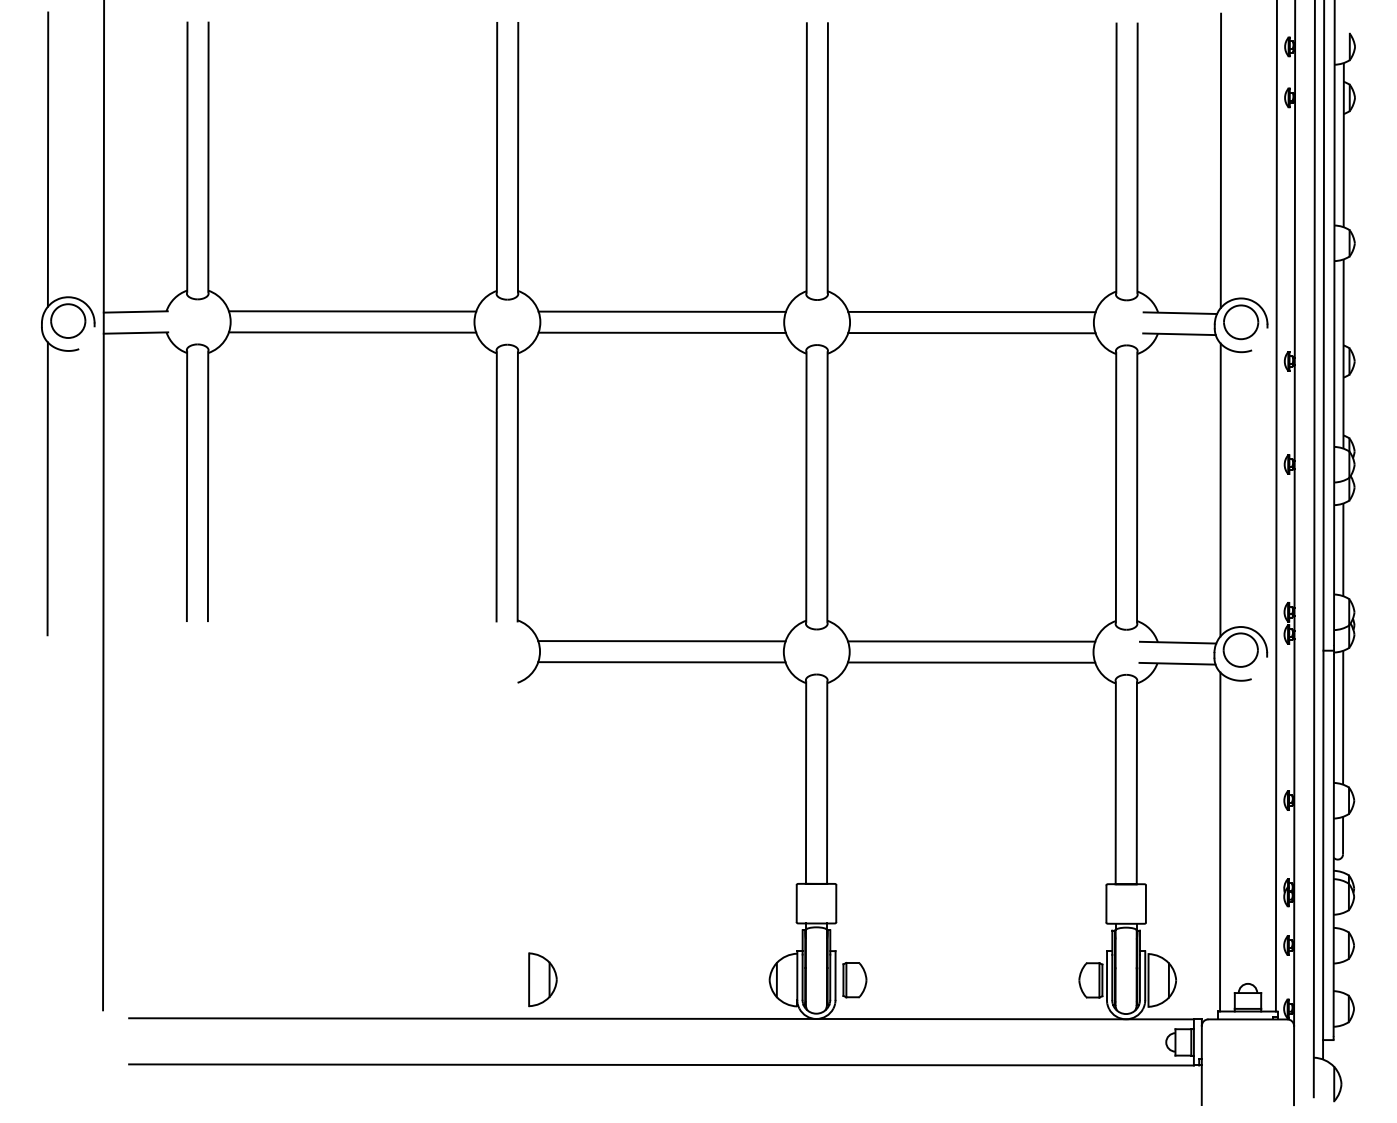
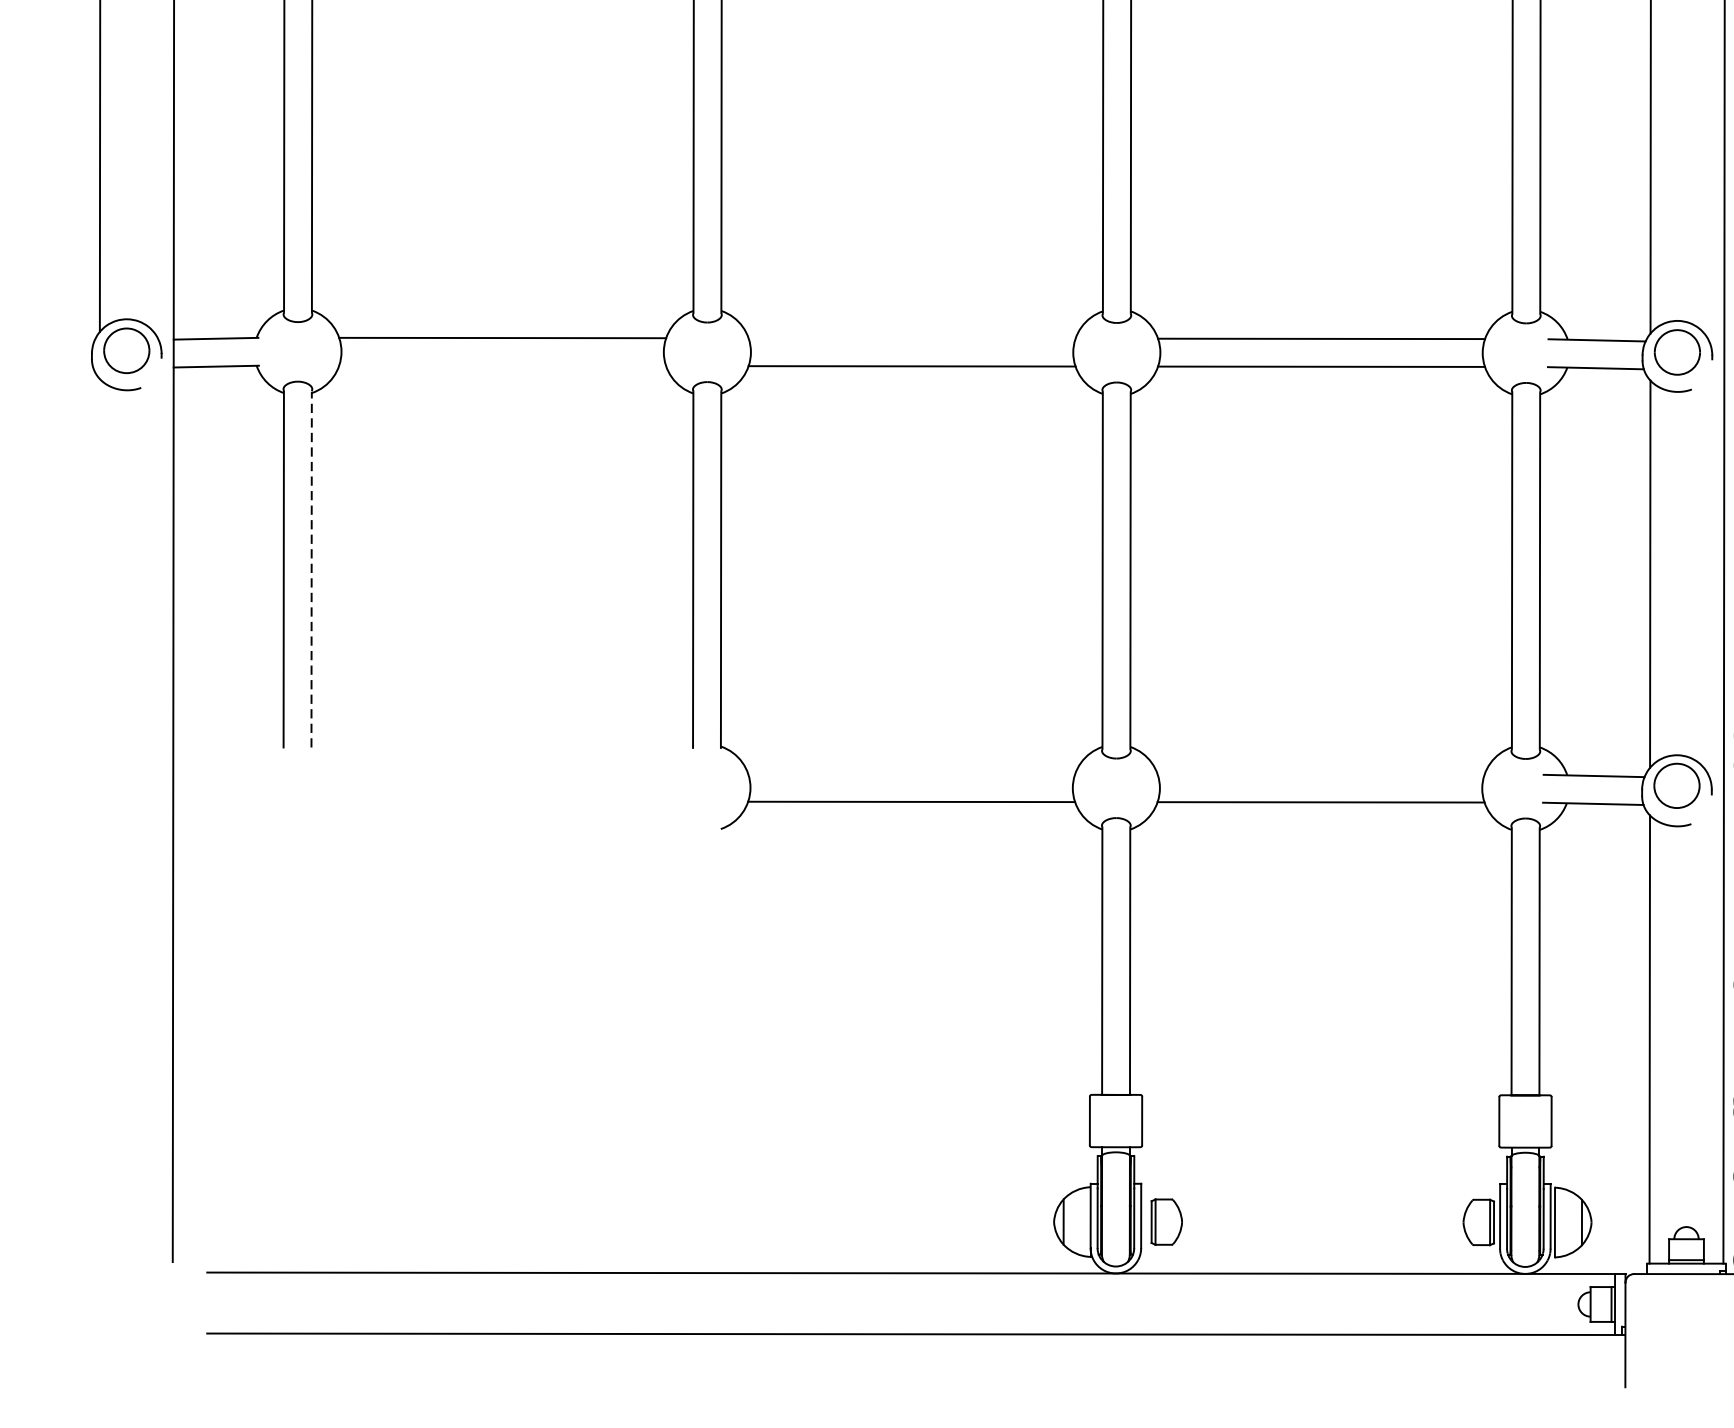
line: (661, 311) -> (911, 338), removed
line: (352, 332) -> (502, 365), removed
line: (208, 486) -> (312, 569), solid -> dashed
line: (47, 488) -> (99, 572), removed
line: (661, 641) -> (911, 774), removed
line: (971, 641) -> (1320, 774), removed
part: (542, 979) -> (753, 1221), removed

